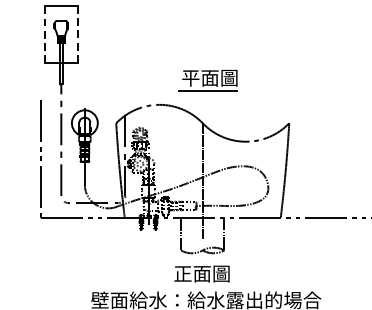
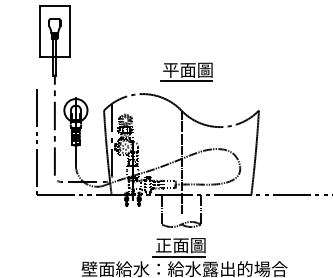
line: (77, 33) -> (69, 30), dashed -> solid
line: (45, 34) -> (40, 31), dashed -> solid
line: (199, 286) -> (178, 256), added

